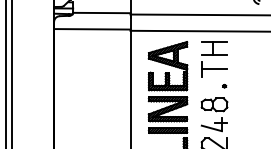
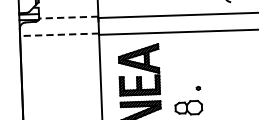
line: (101, 13) -> (68, 18), solid -> dashed
line: (91, 29) -> (58, 35), solid -> dashed
part: (214, 59) -> (186, 61), removed

